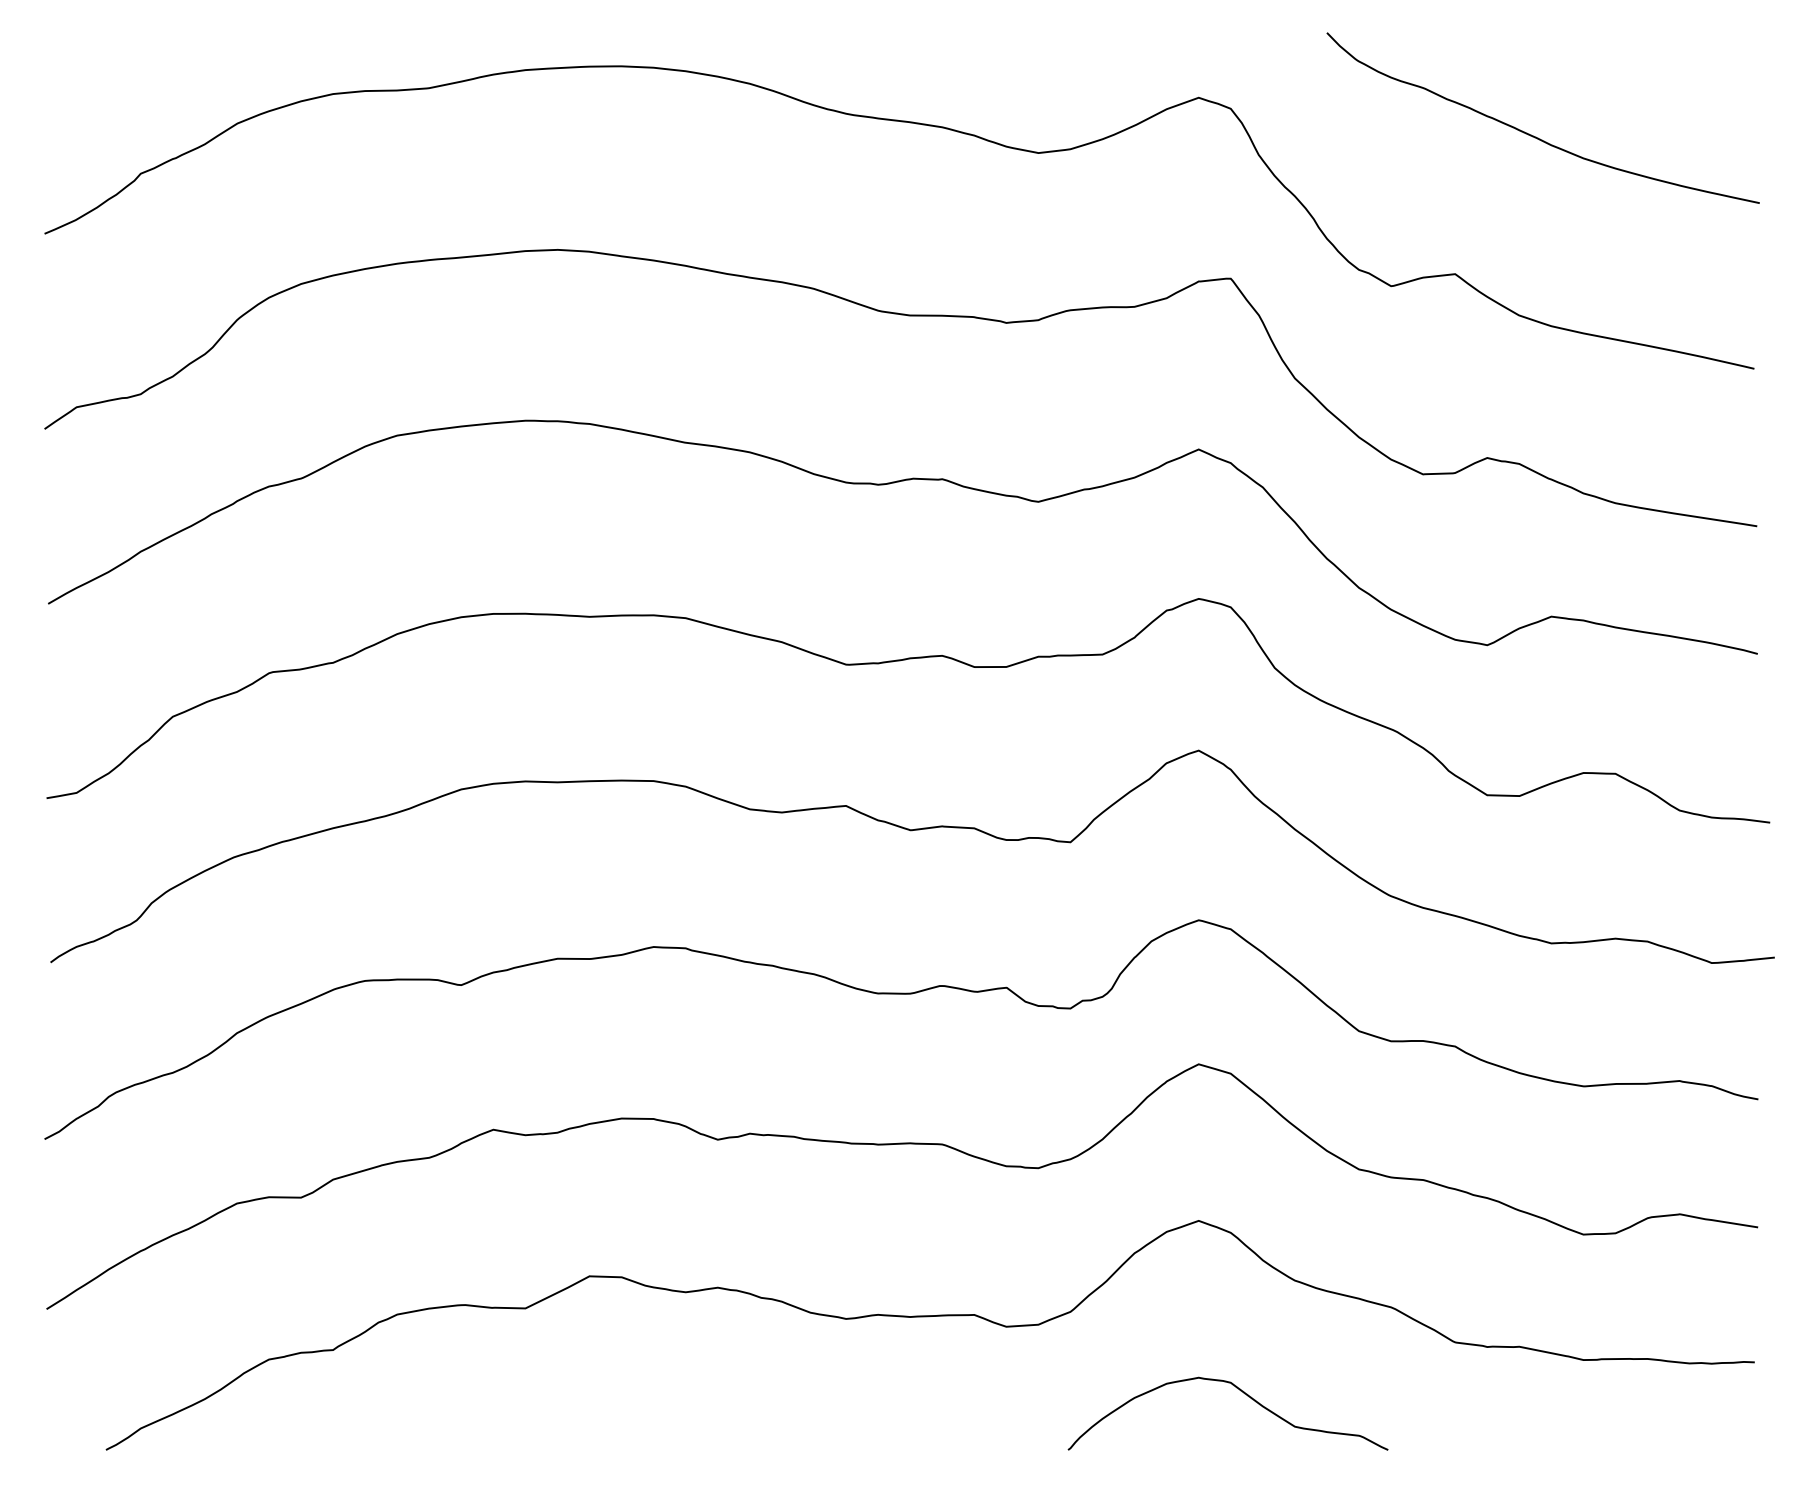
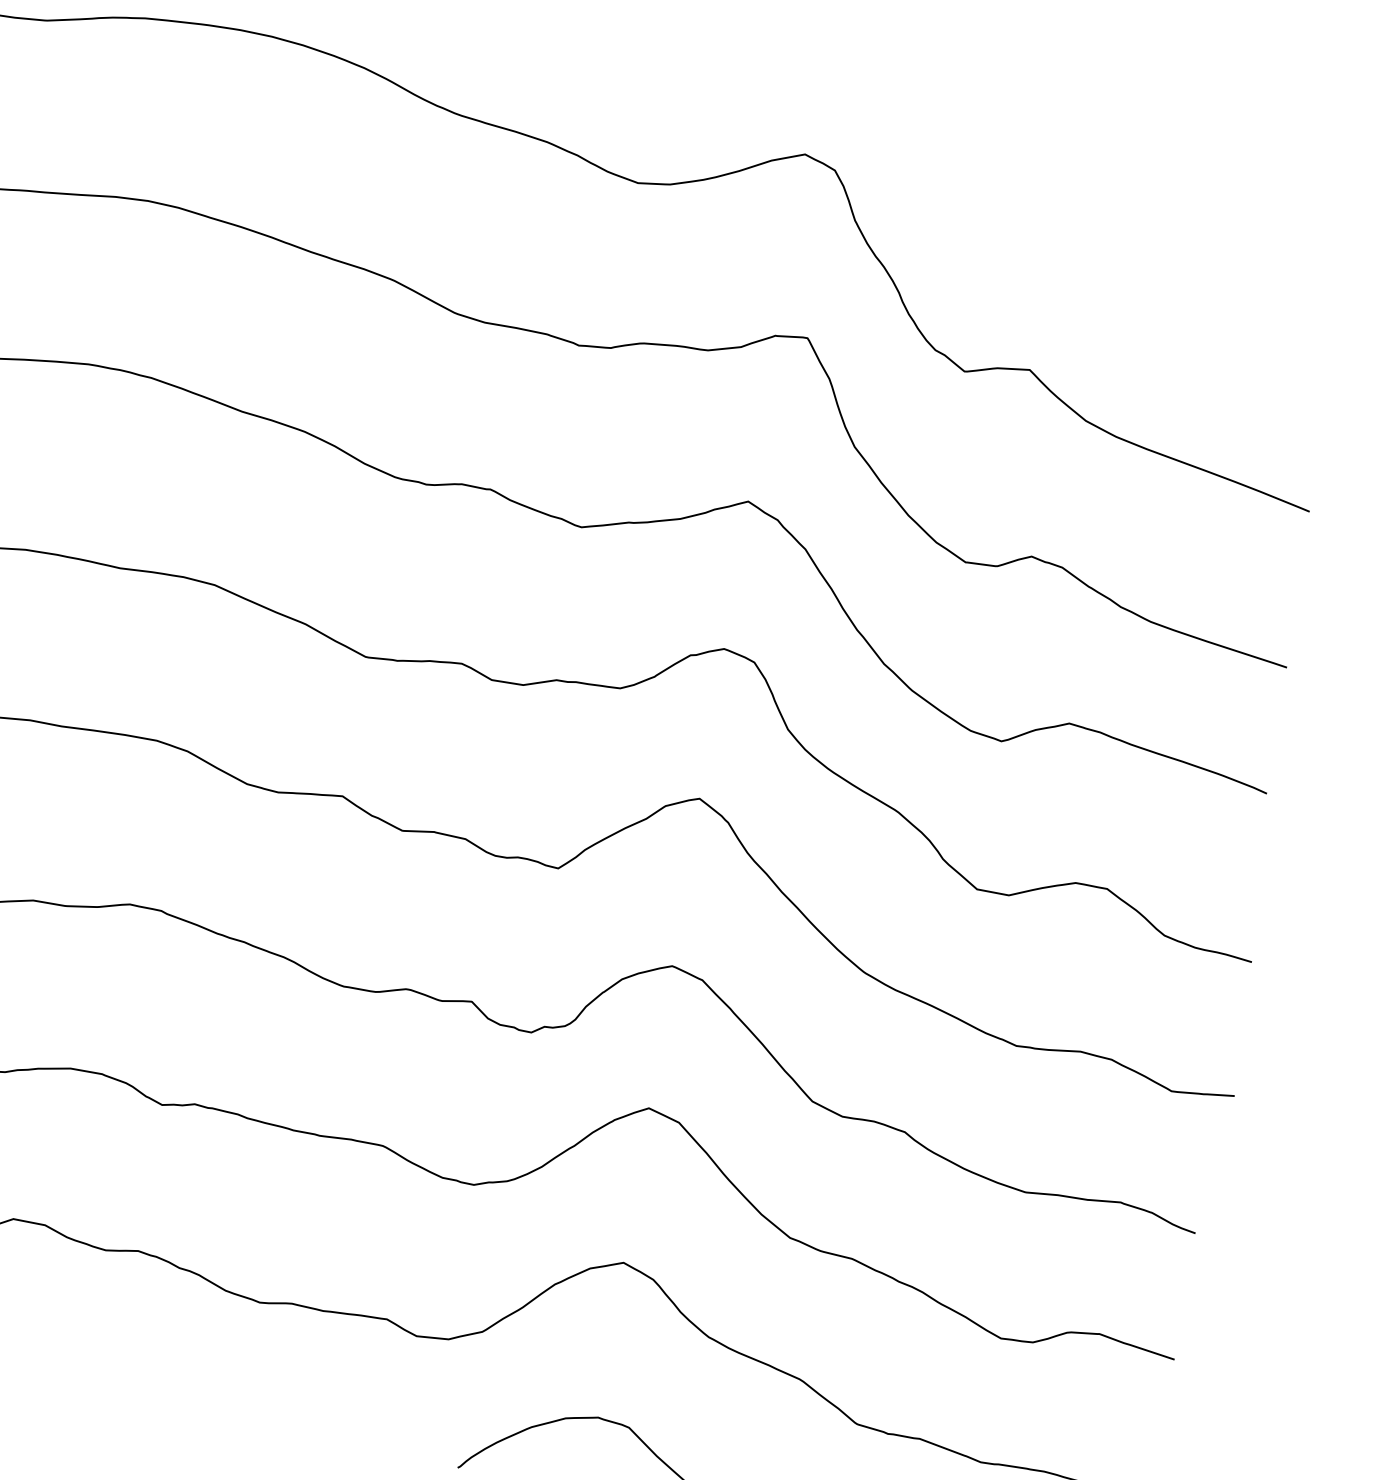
curve: (1536, 136) -> (1132, 247), removed

